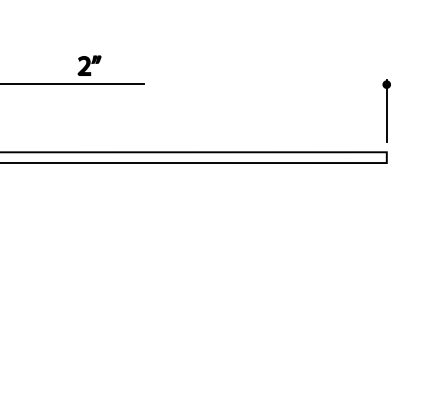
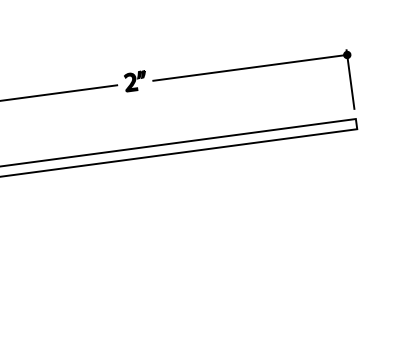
part: (89, 65) -> (135, 81), moved
line: (283, 84) -> (249, 67), added

